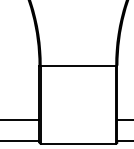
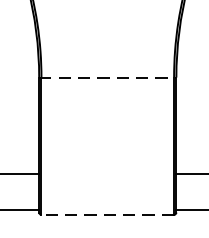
line: (78, 65) -> (107, 77), solid -> dashed
line: (78, 143) -> (107, 214), solid -> dashed

